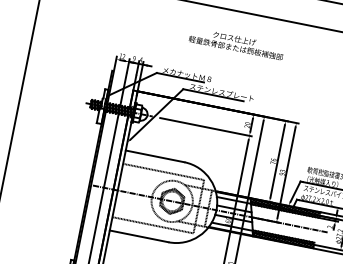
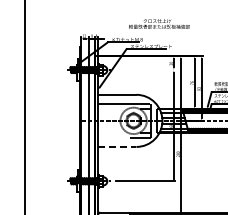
text: (237, 43) -> (159, 23), moved
line: (205, 127) -> (145, 70), removed
line: (139, 235) -> (117, 146), solid -> dashed

